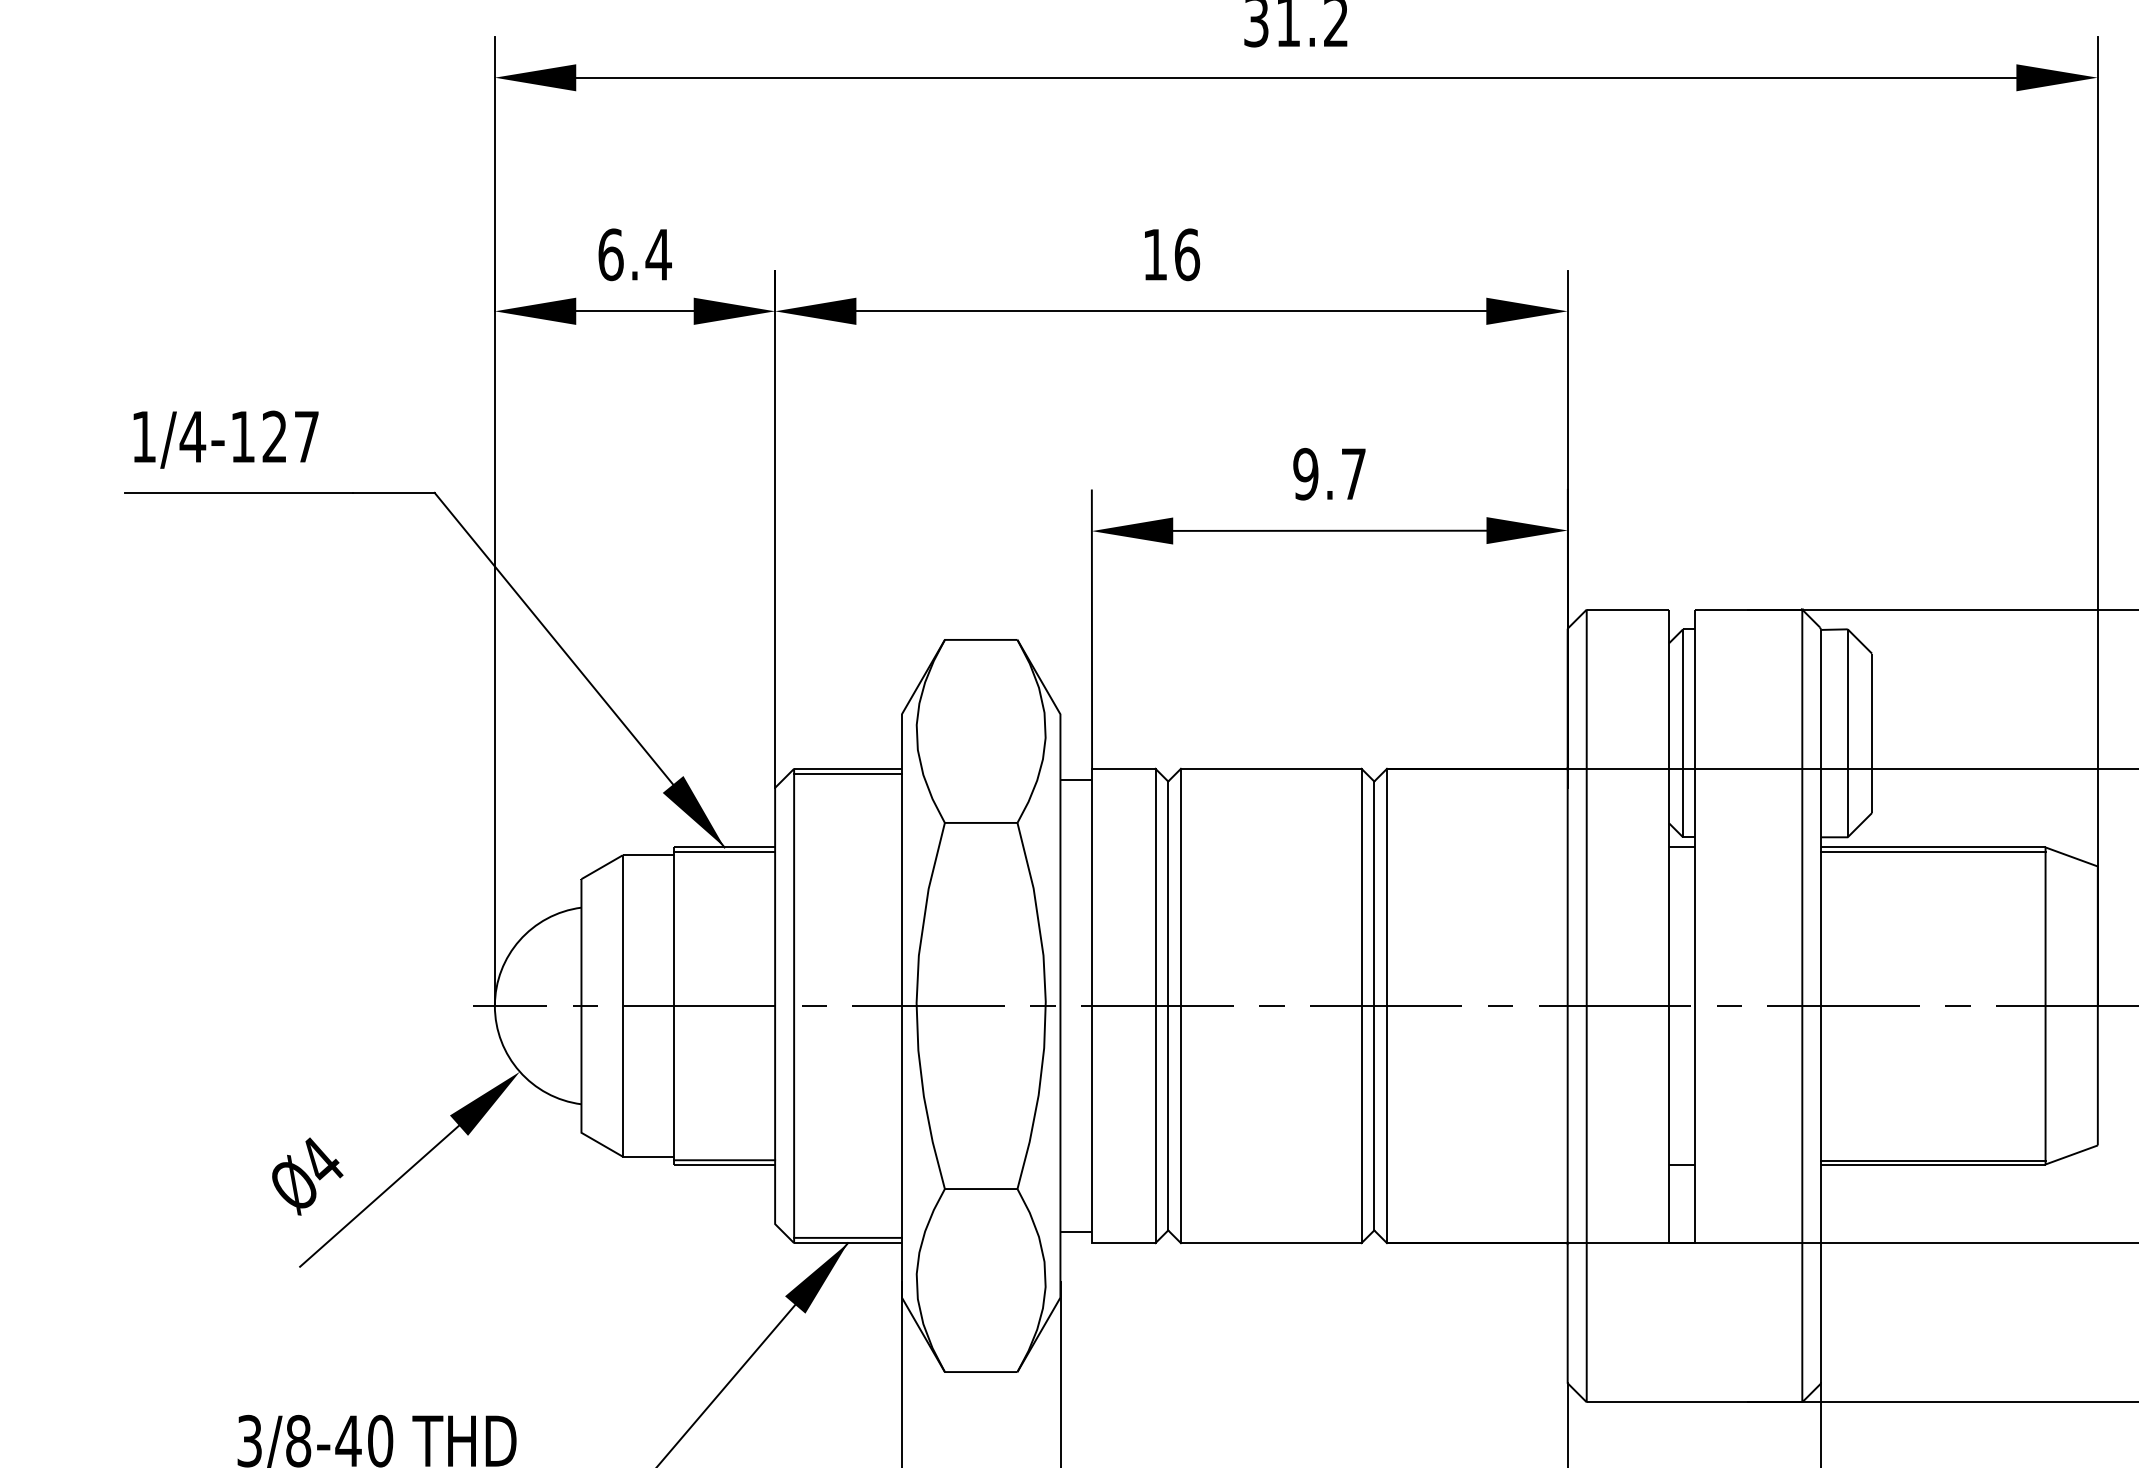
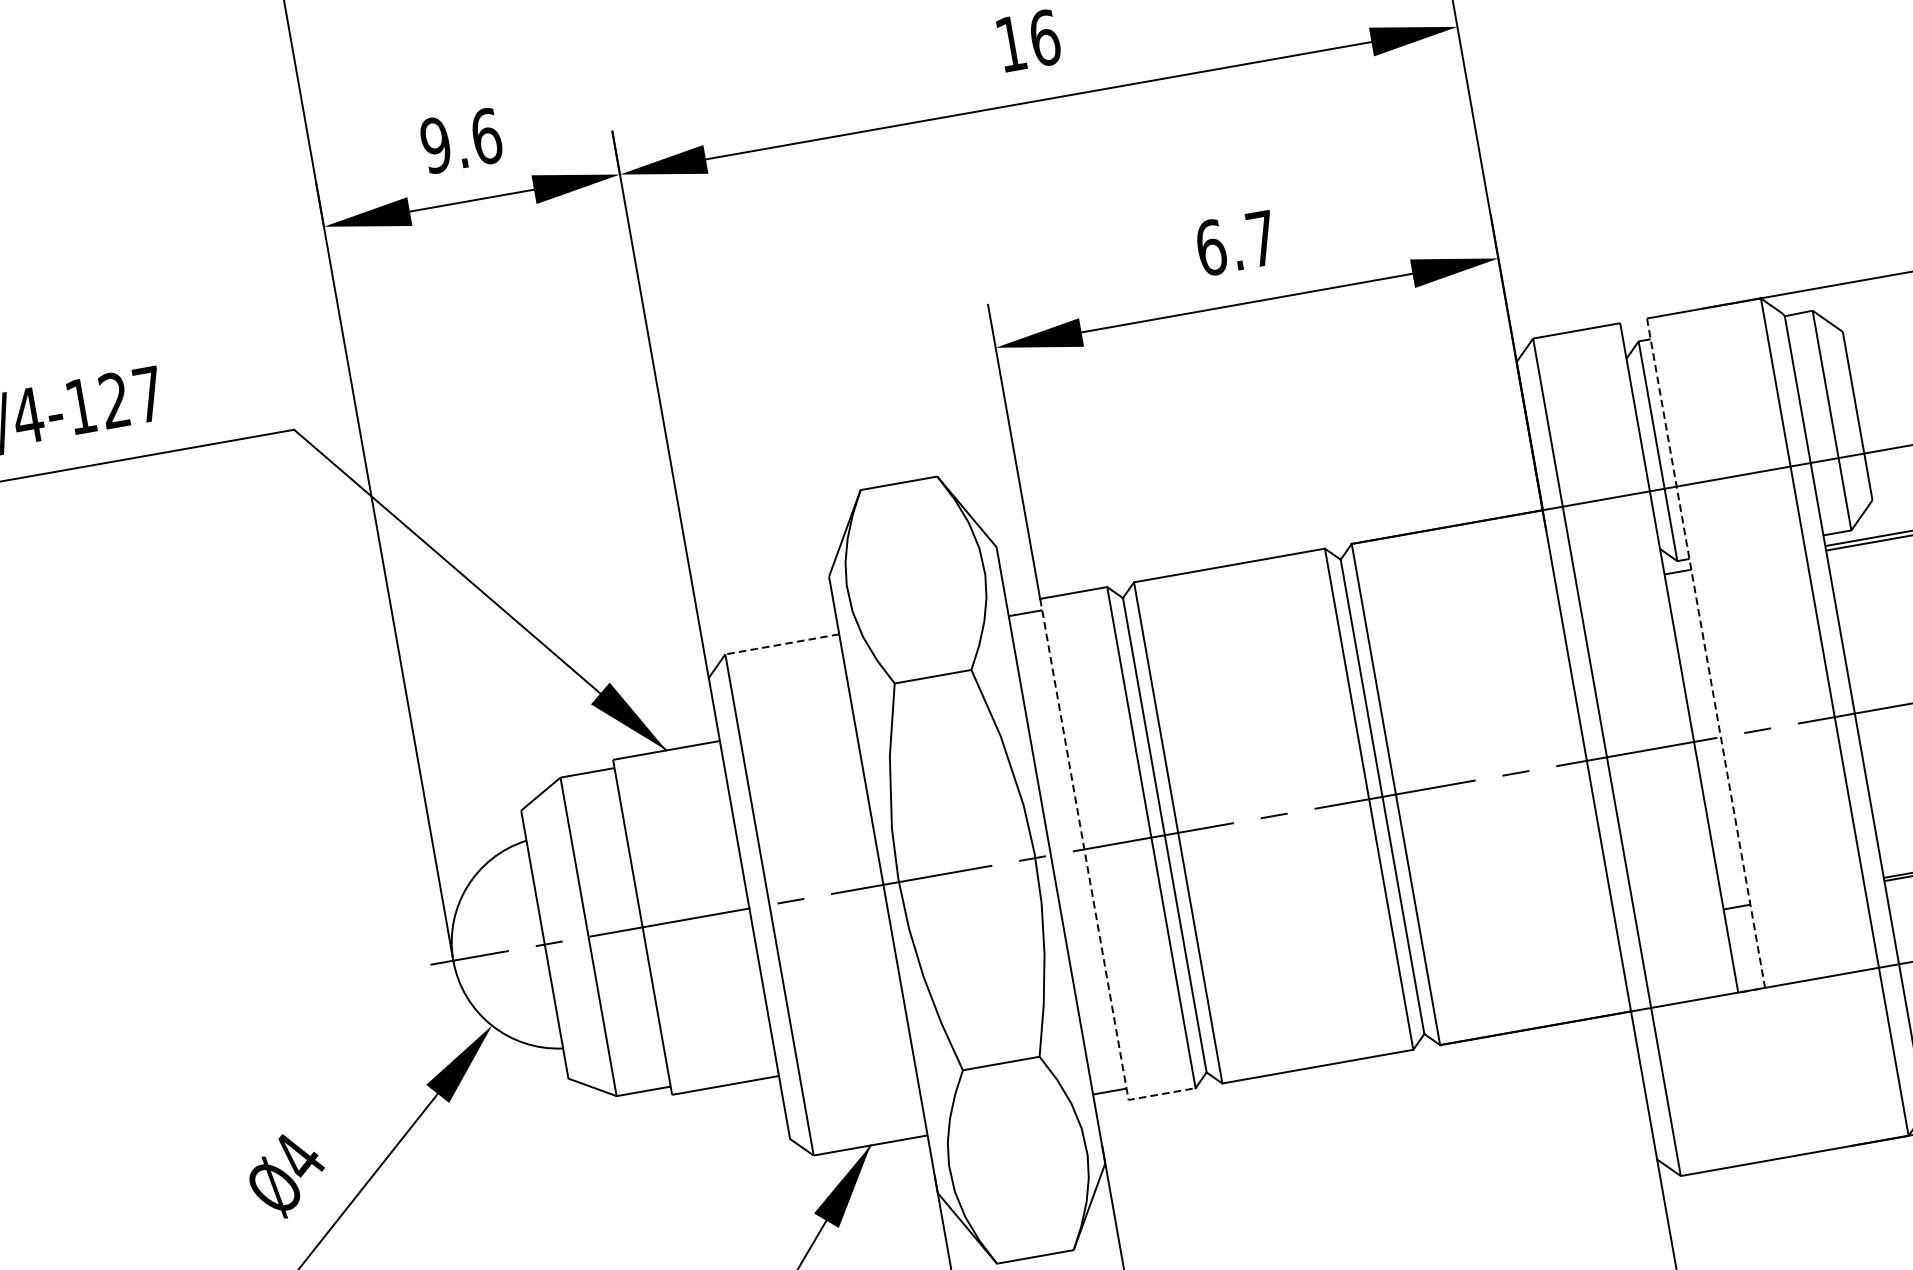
text: (634, 254) -> (460, 140), 6.4 -> 9.6
text: (1305, 473) -> (1210, 247), 9.7 -> 6.7
line: (848, 768) -> (782, 643), solid -> dashed
line: (847, 774) -> (782, 650), removed
line: (724, 851) -> (667, 754), removed
line: (1694, 940) -> (1708, 668), solid -> dashed
line: (1092, 1038) -> (1090, 883), solid -> dashed
line: (724, 1160) -> (724, 1081), removed
line: (847, 1237) -> (869, 1139), removed

